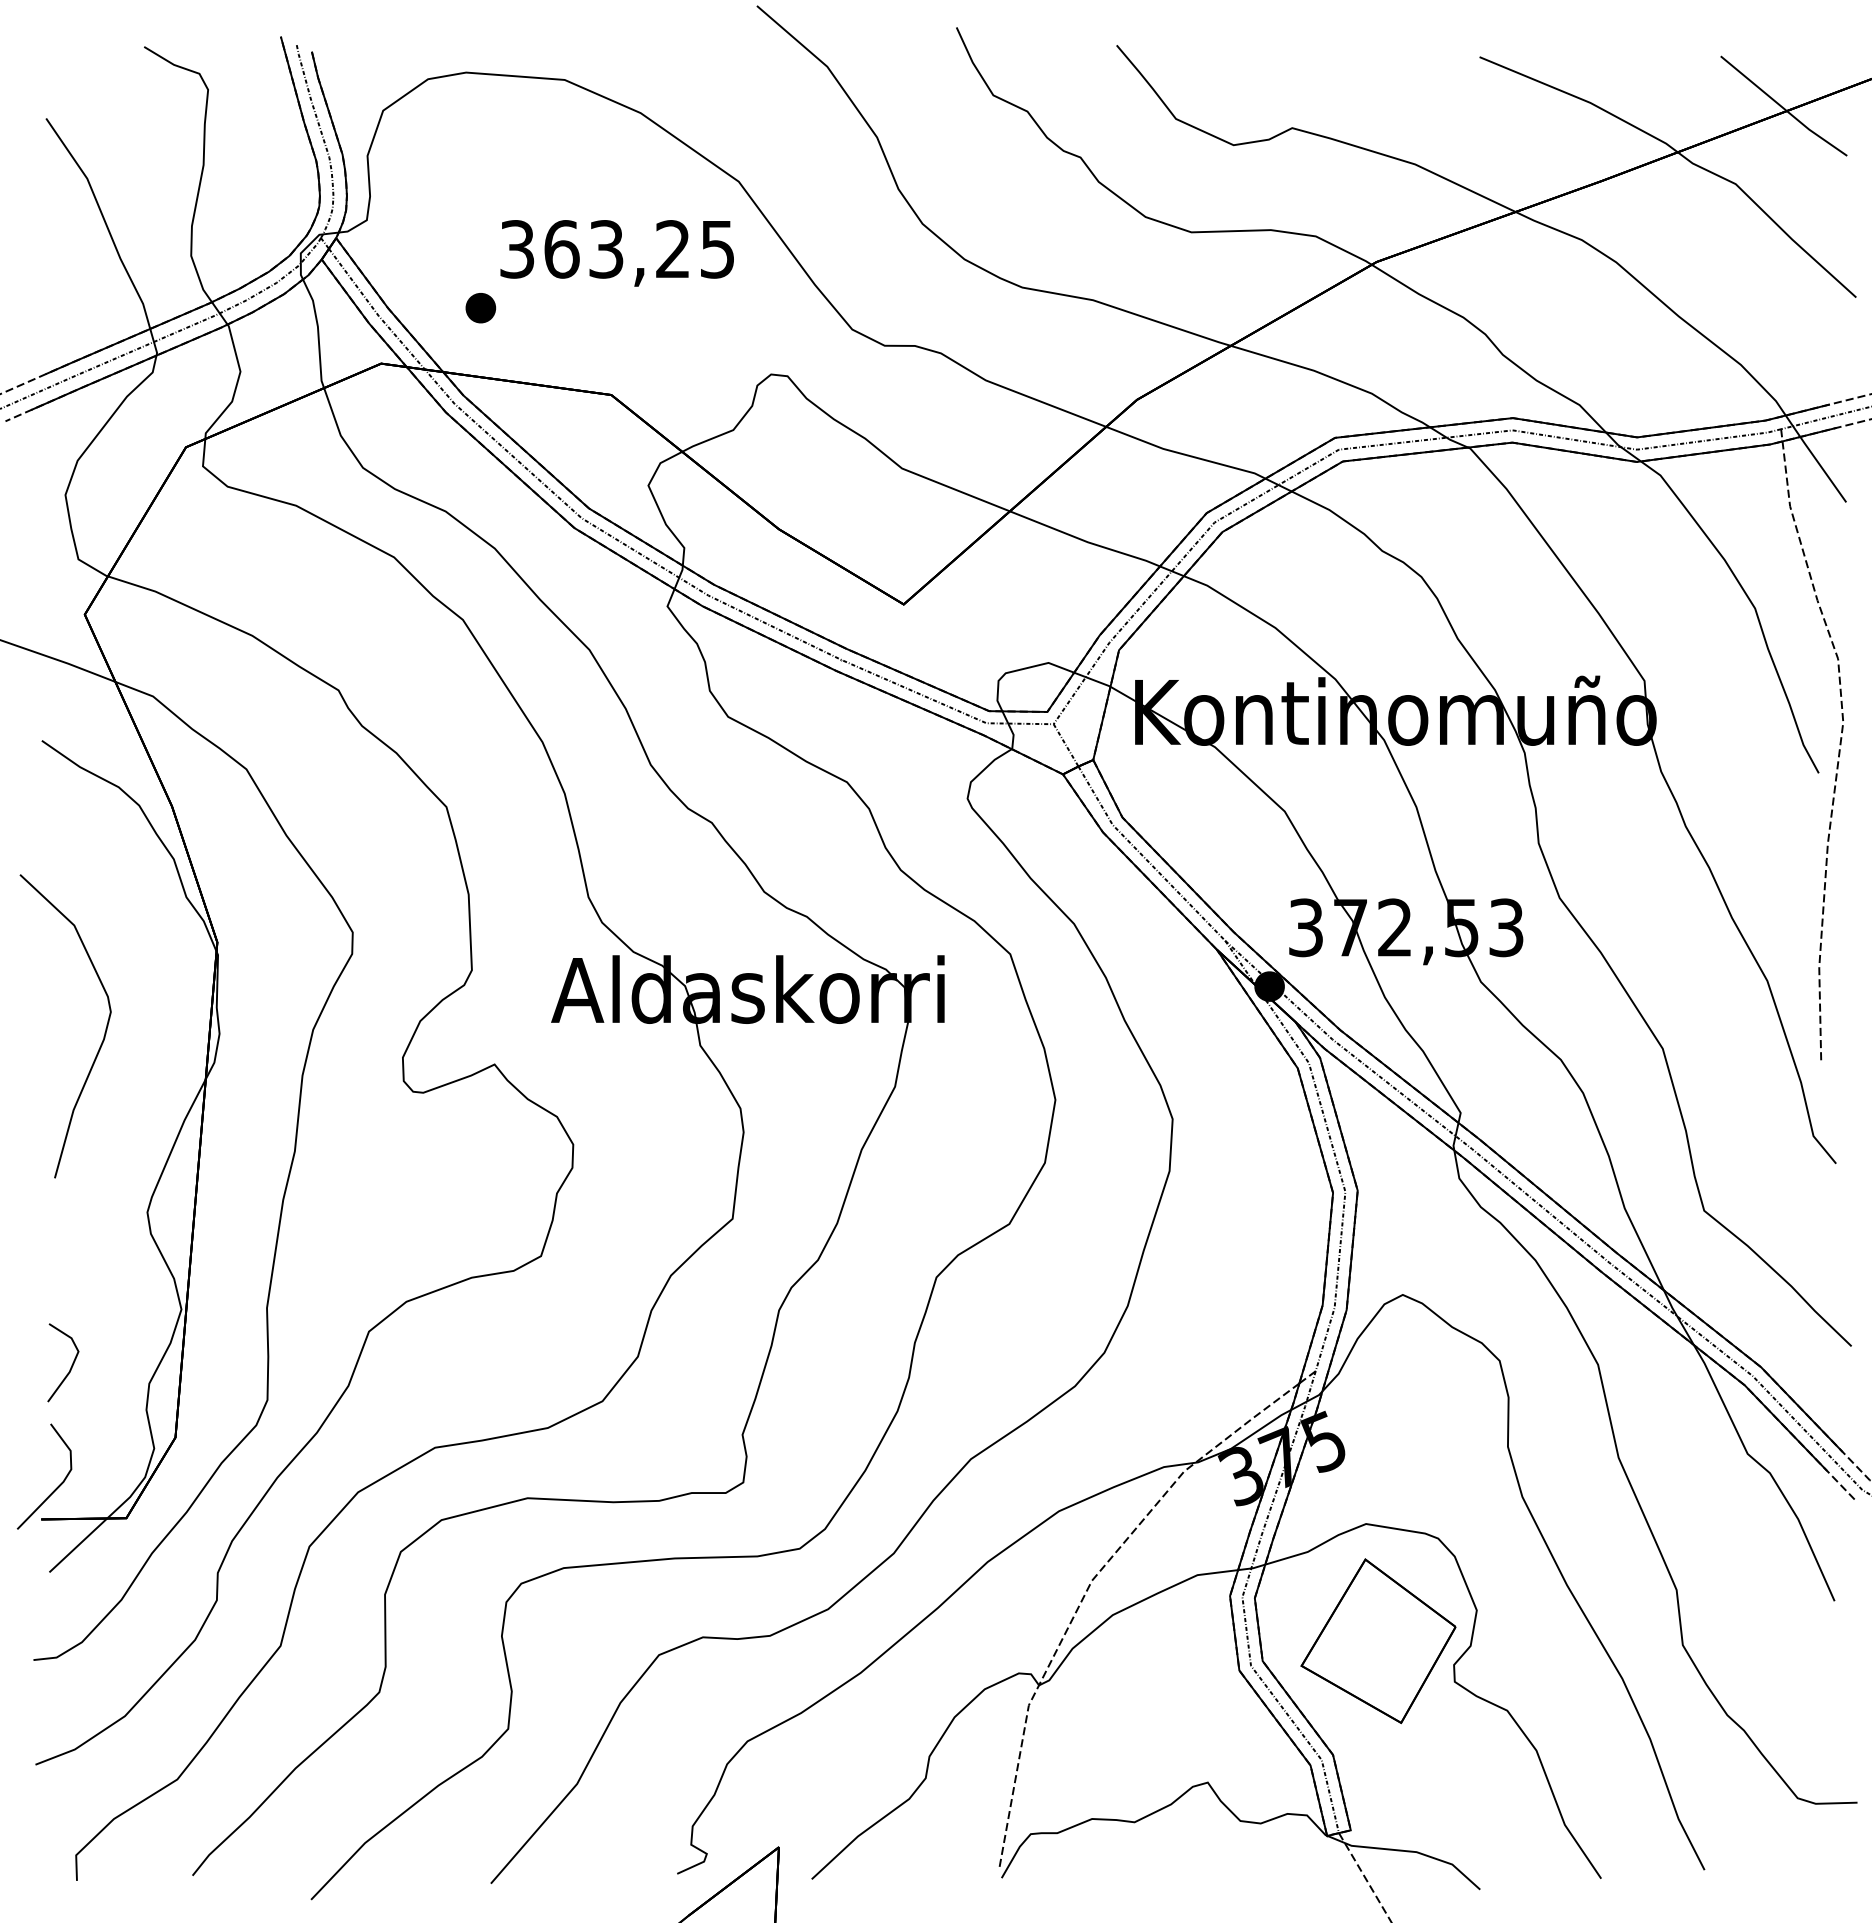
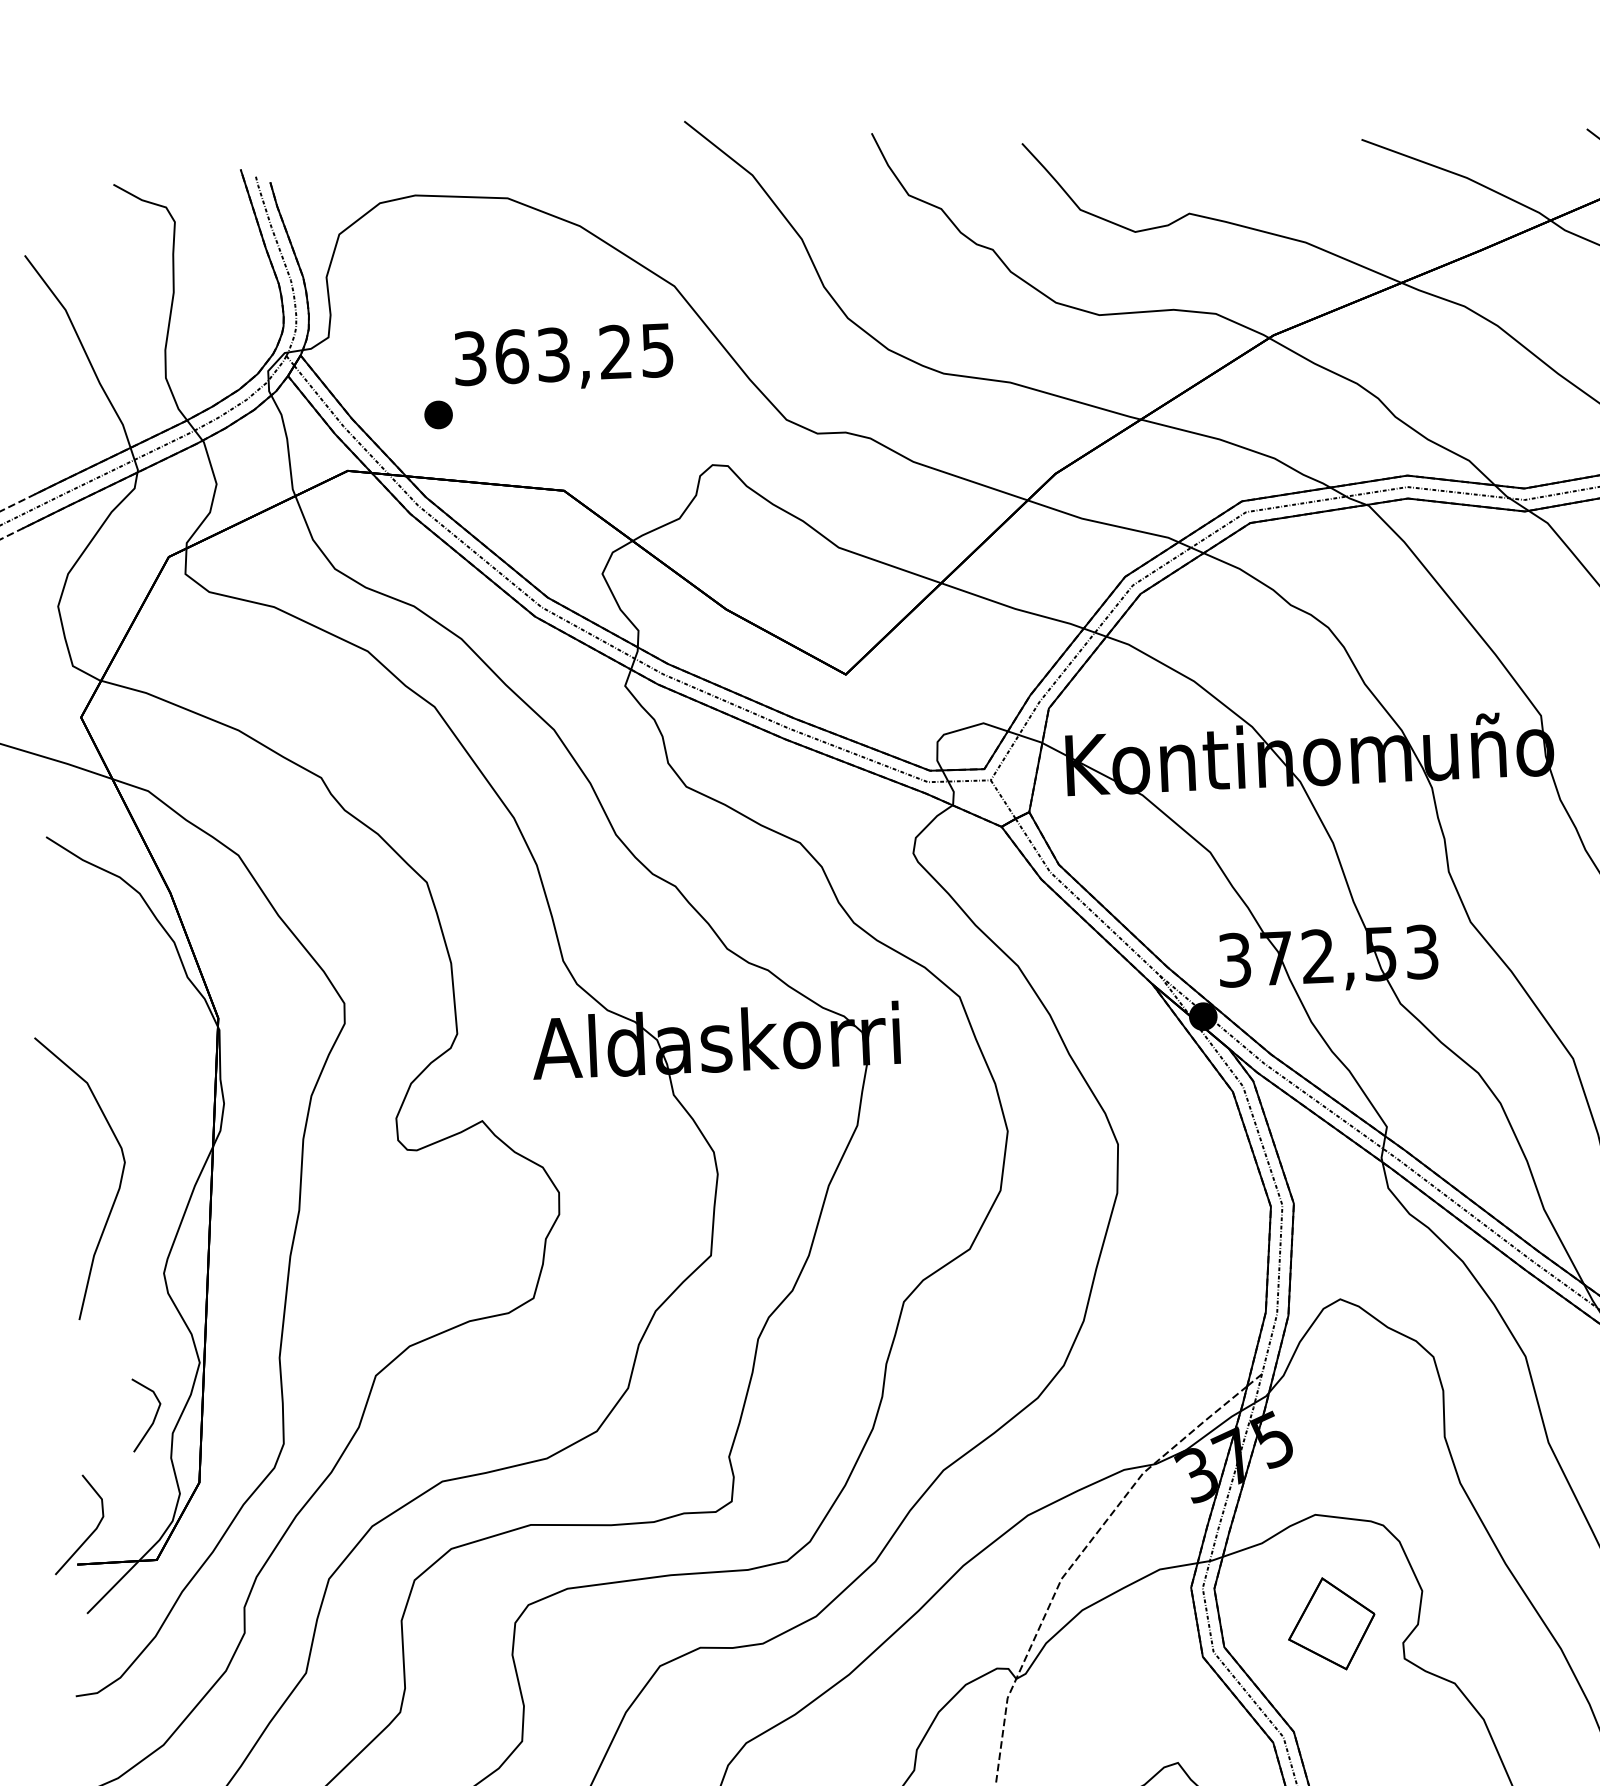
curve: (103, 1036) -> (119, 1185), moved
line: (71, 1365) -> (154, 1417), moved
part: (1378, 1641) -> (1331, 1624), size x0.6

